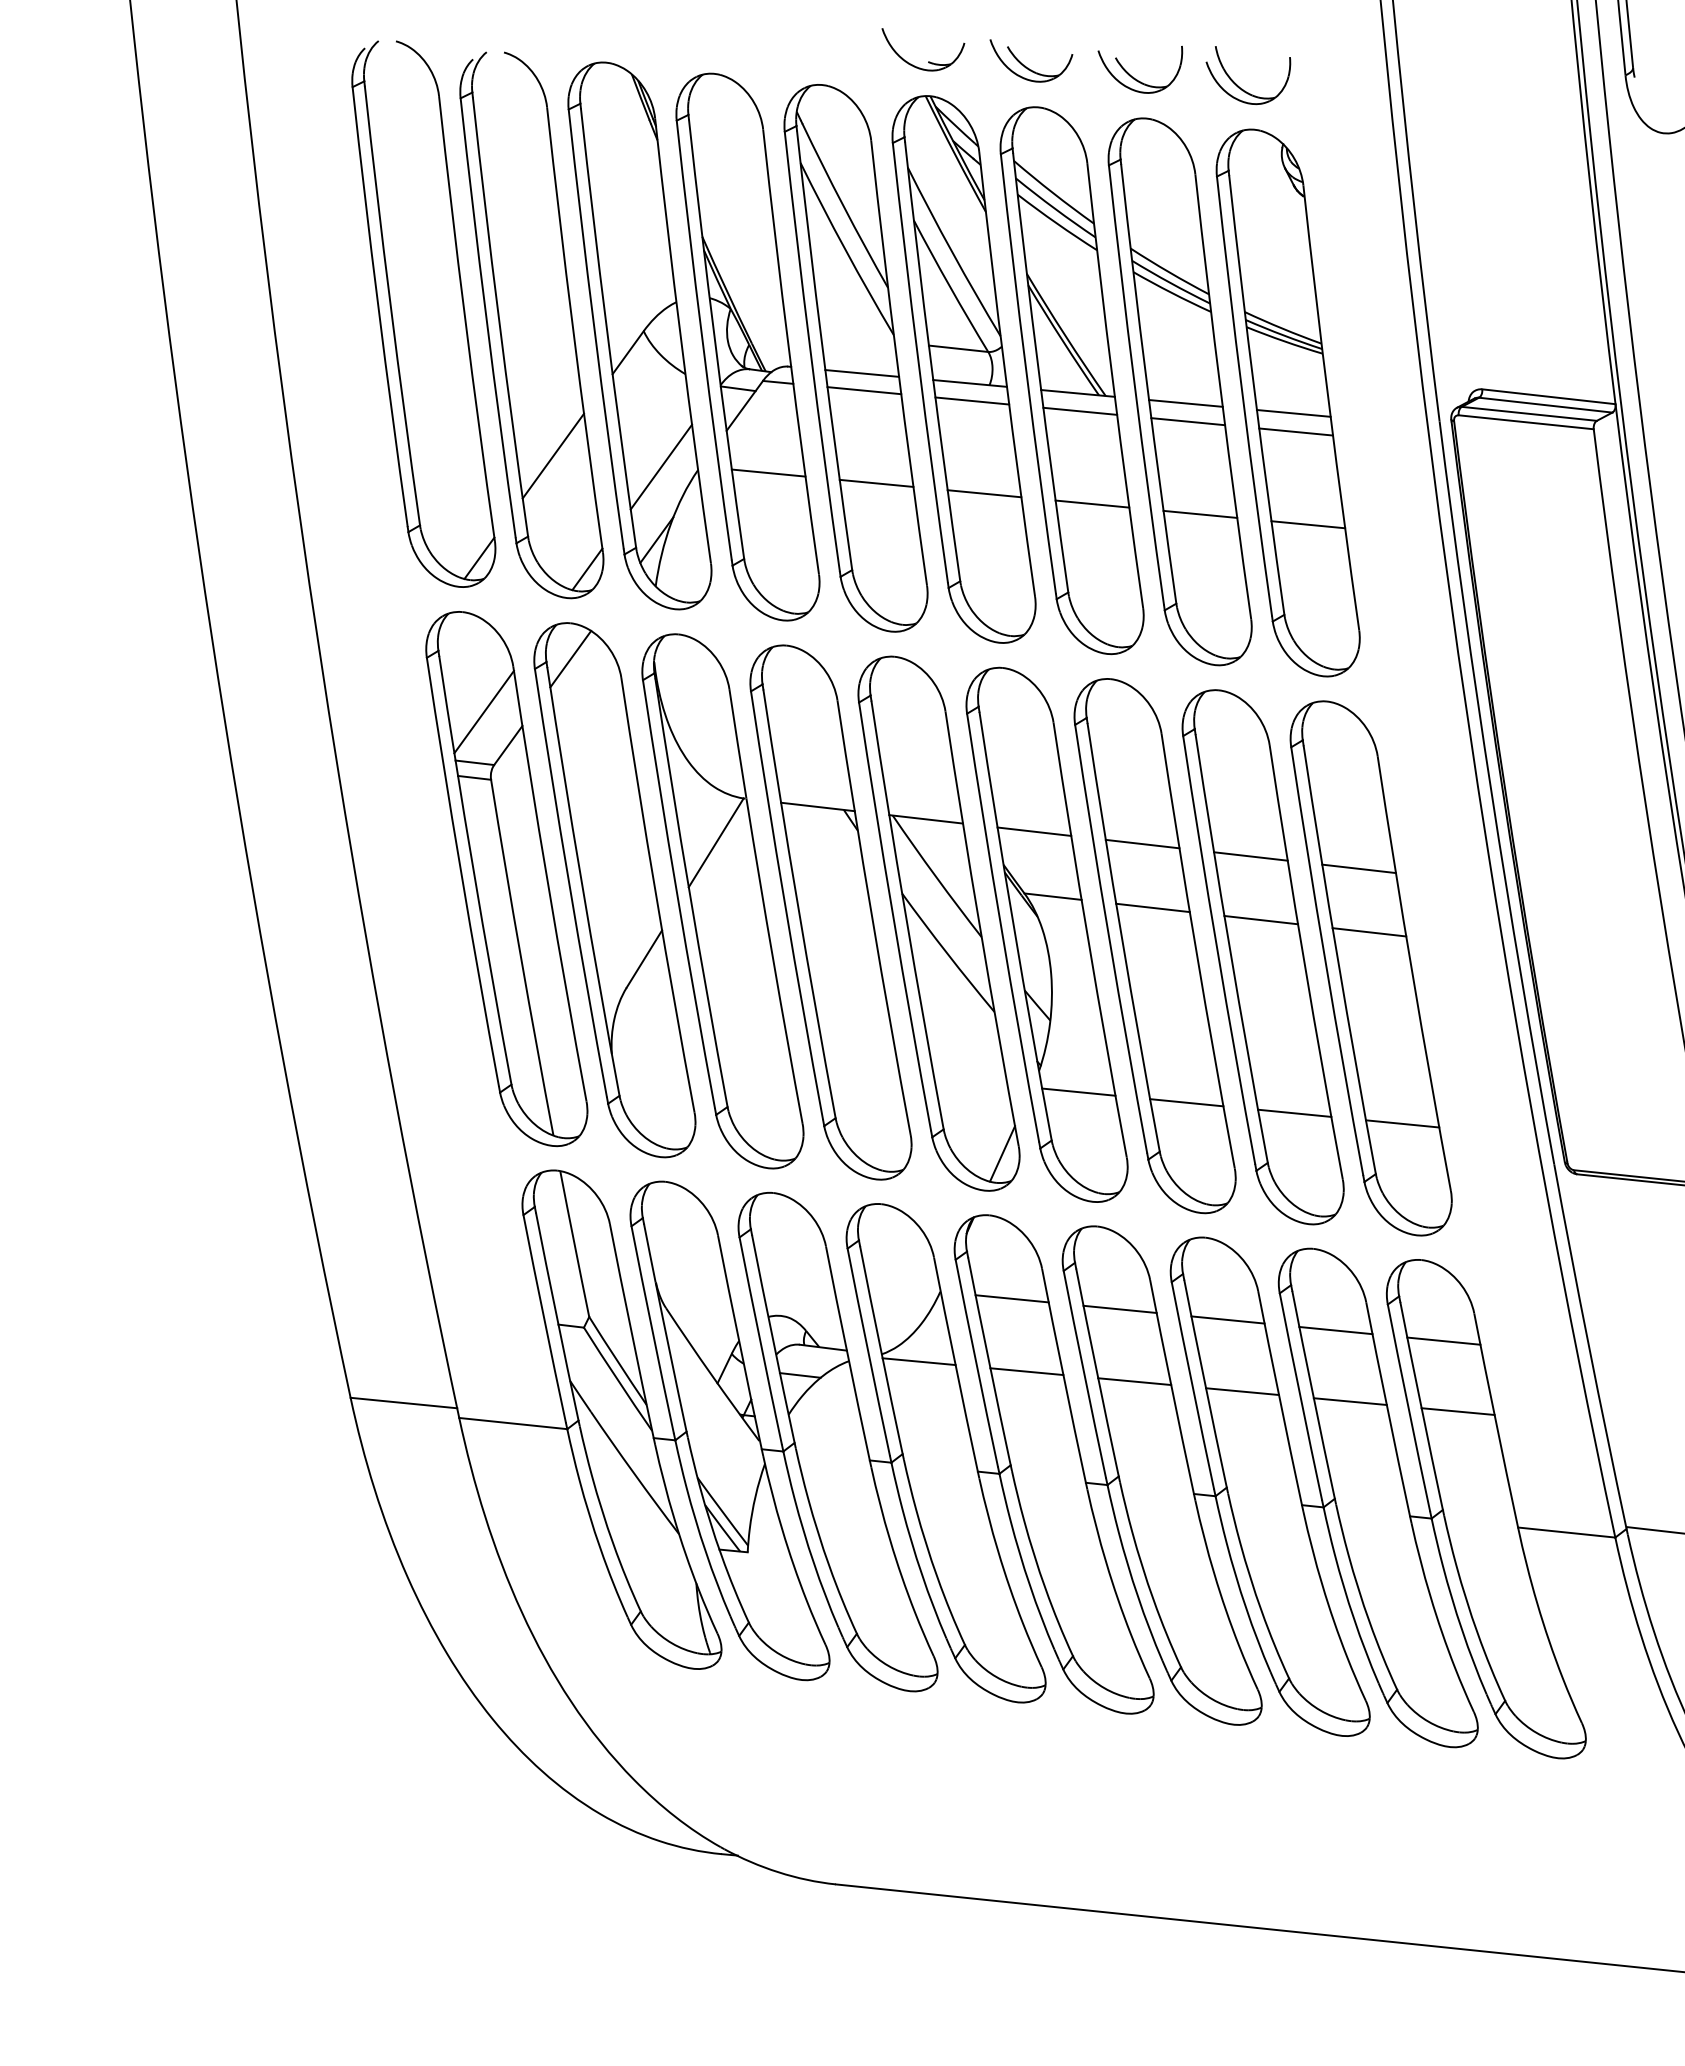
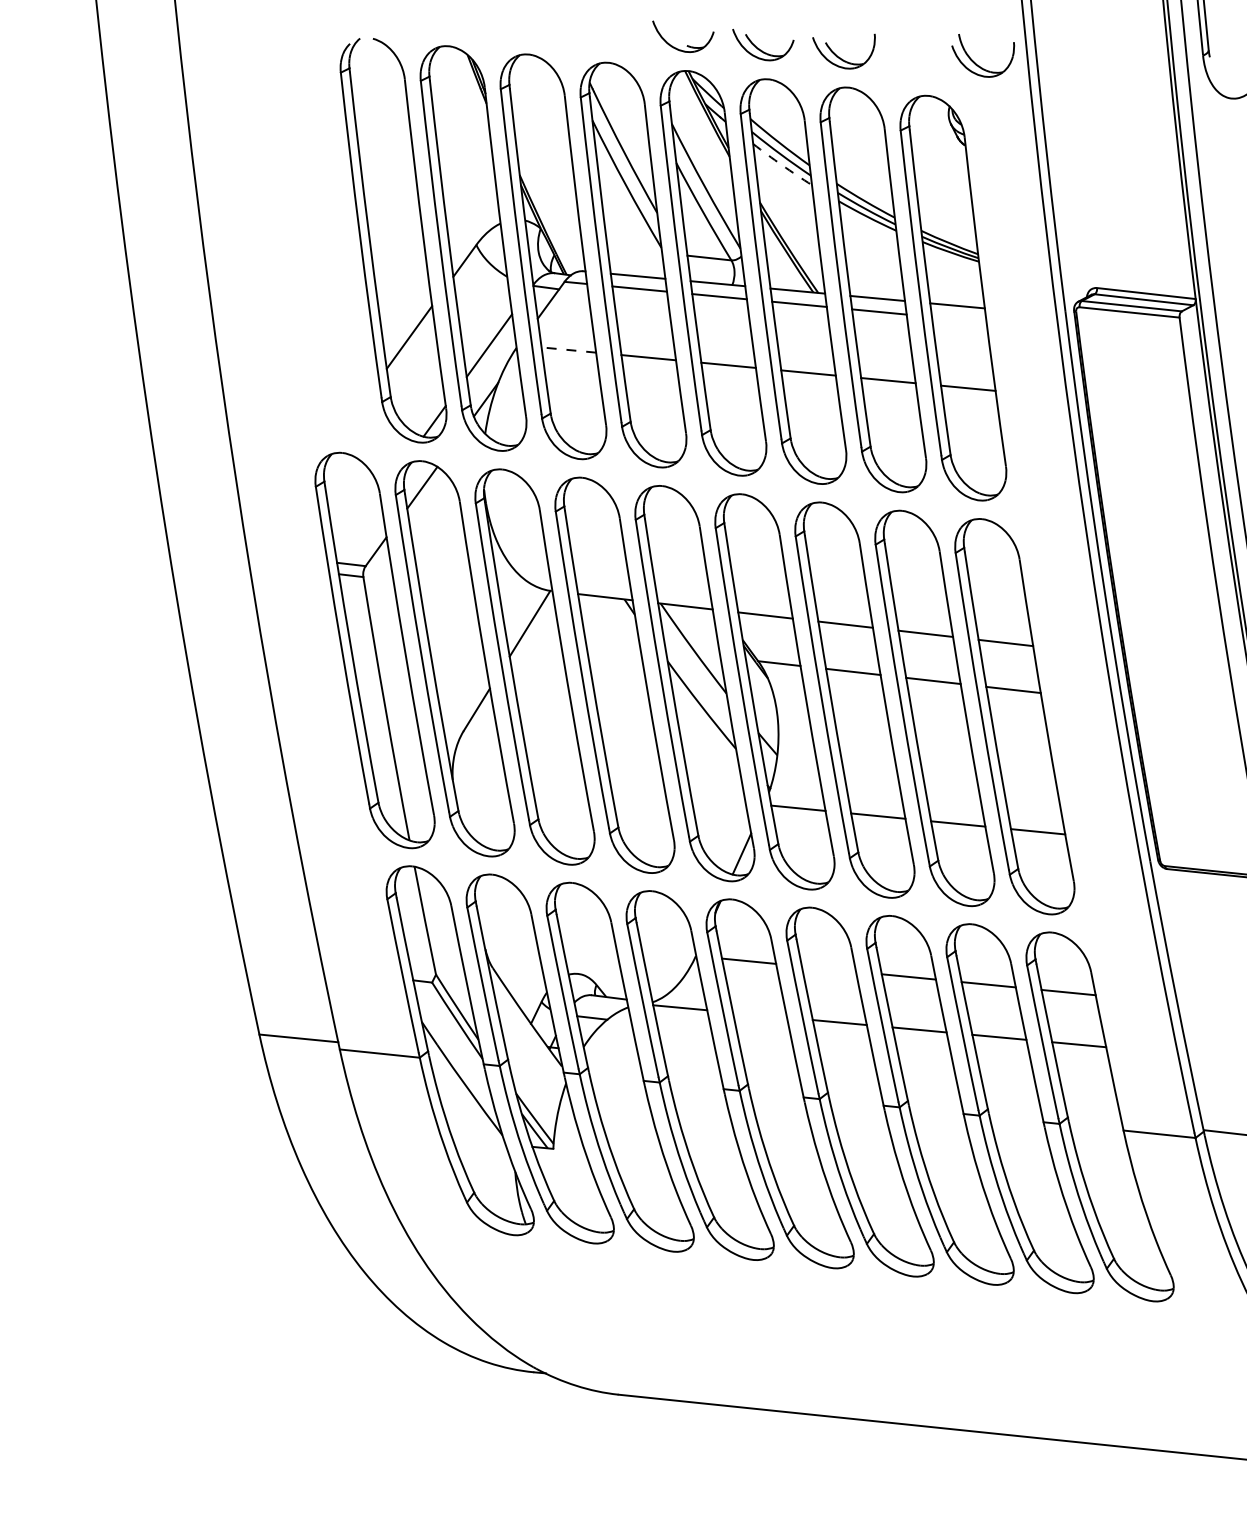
part: (1238, 85) -> (975, 63), moved
arc: (1056, 223) -> (781, 165), solid -> dashed
part: (393, 317) -> (291, 234), removed
line: (1295, 431) -> (958, 319), removed
line: (768, 473) -> (568, 350), solid -> dashed
line: (483, 711) -> (357, 526), removed
line: (1119, 1308) -> (828, 968), removed
line: (1026, 1371) -> (759, 1015), removed

